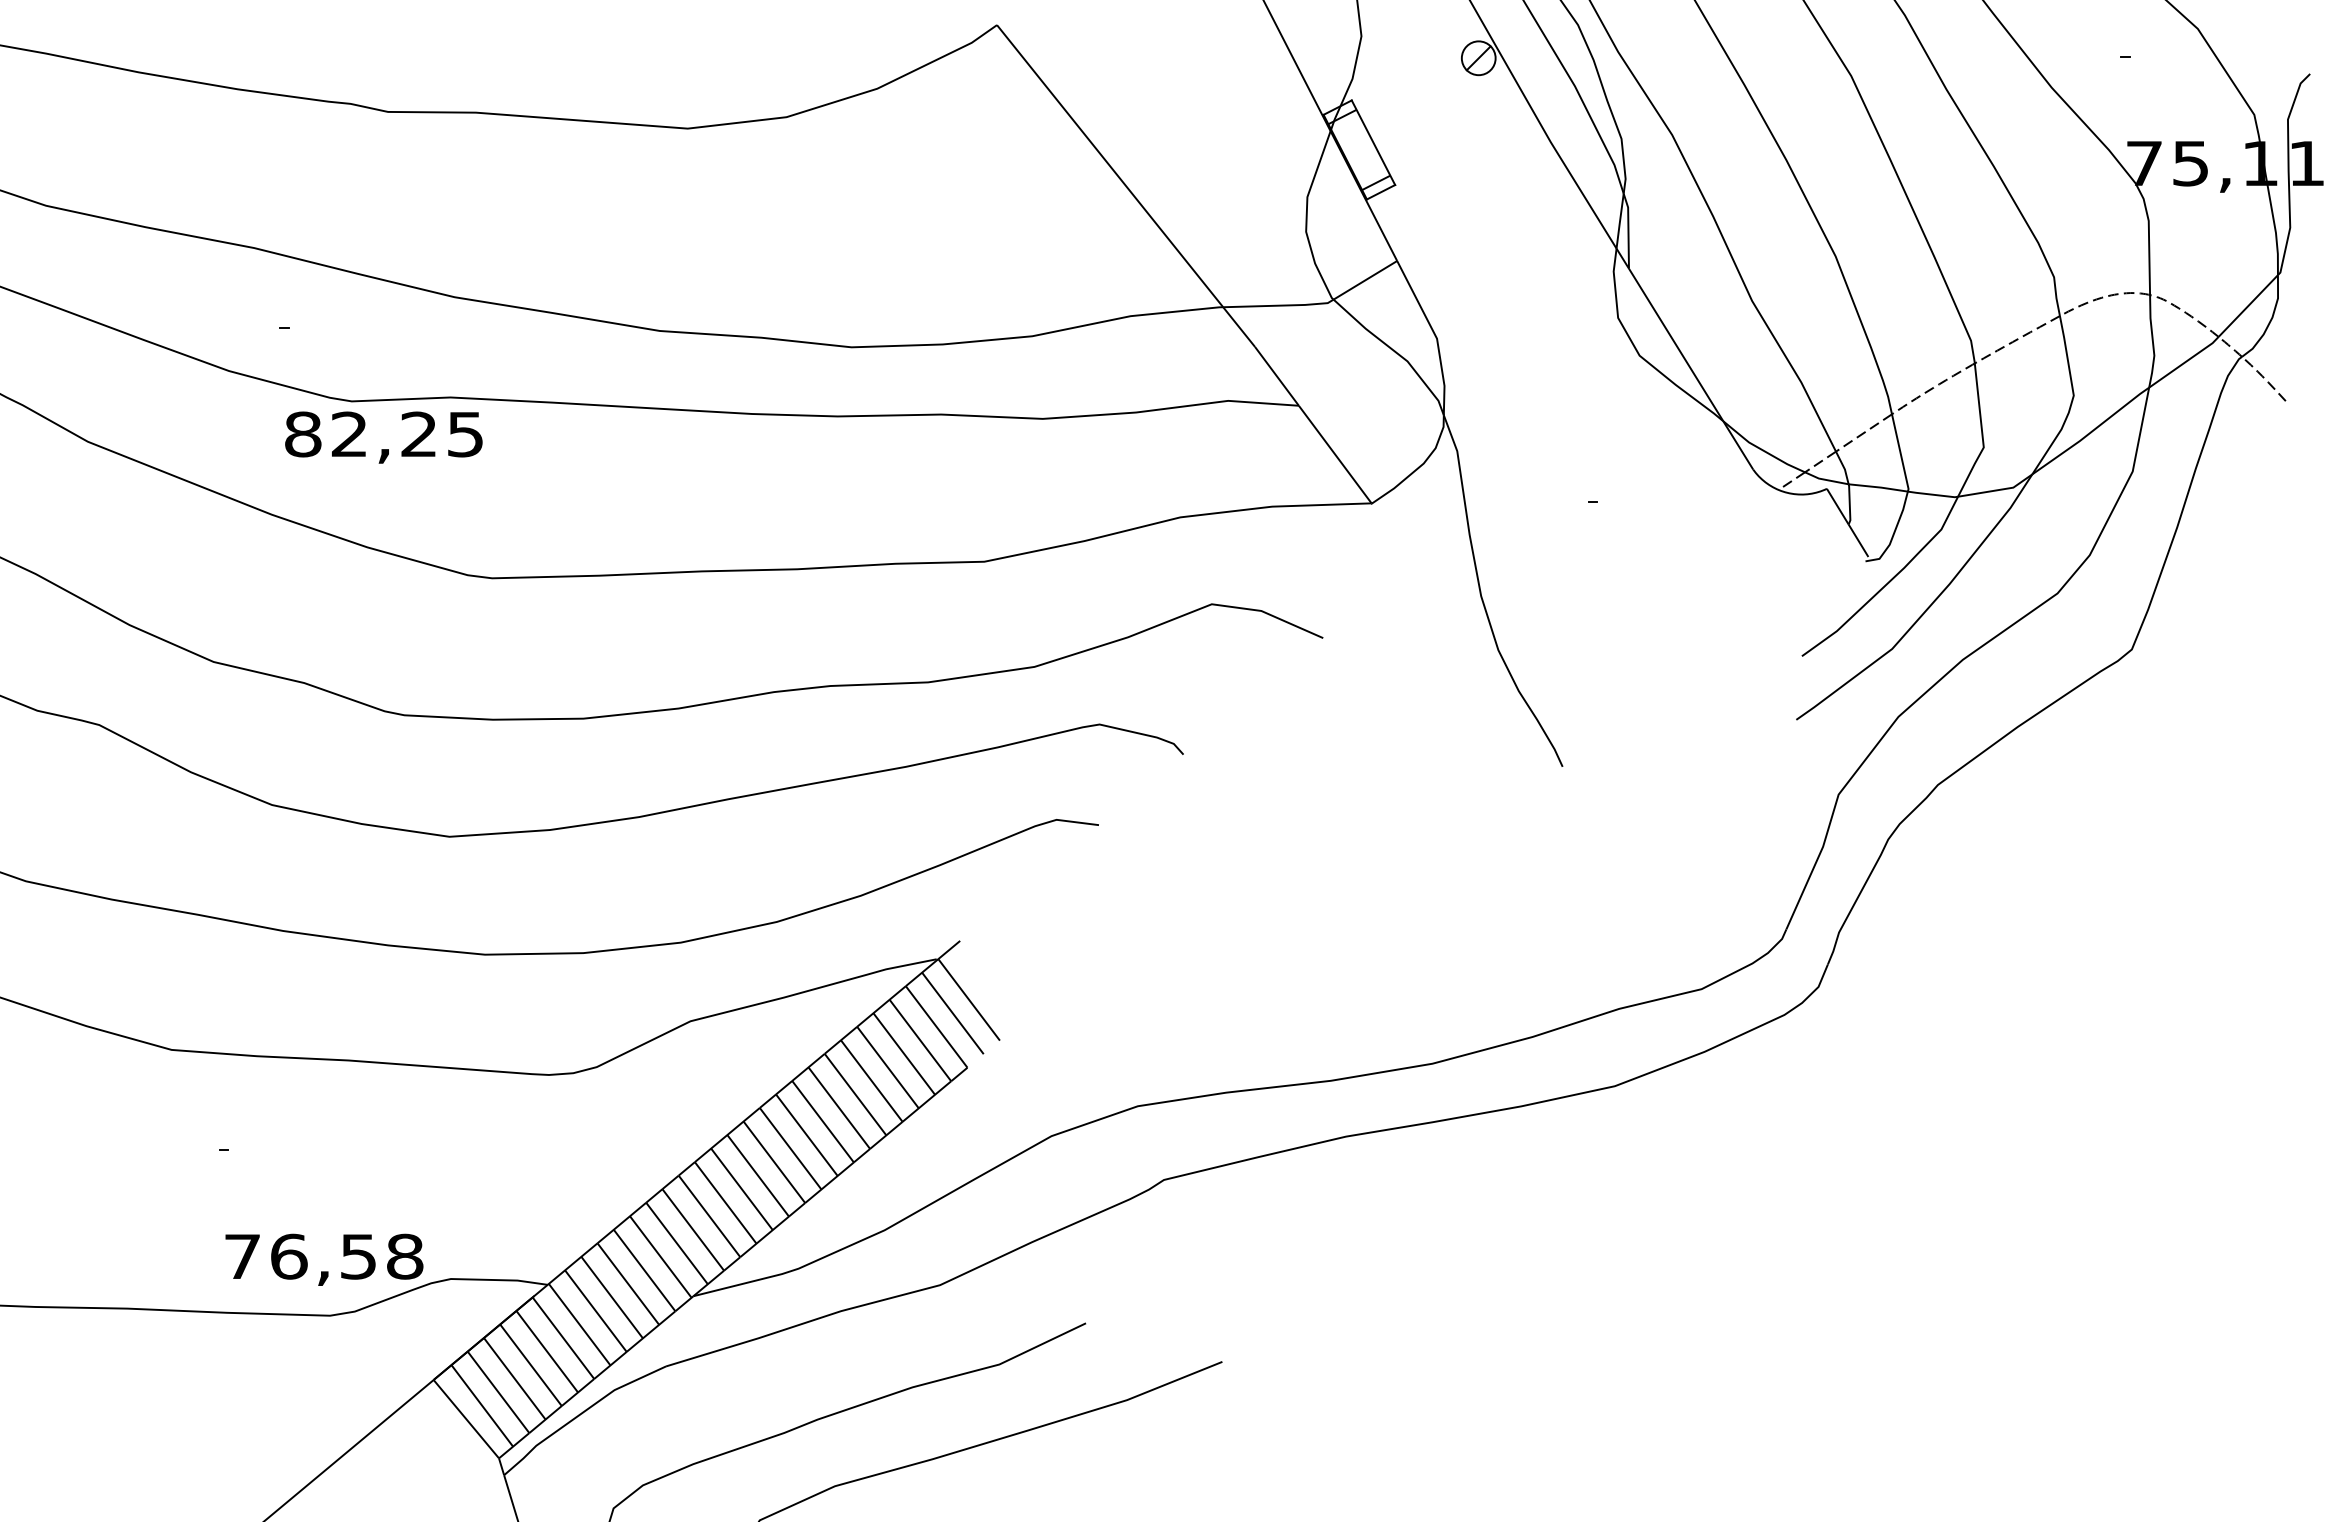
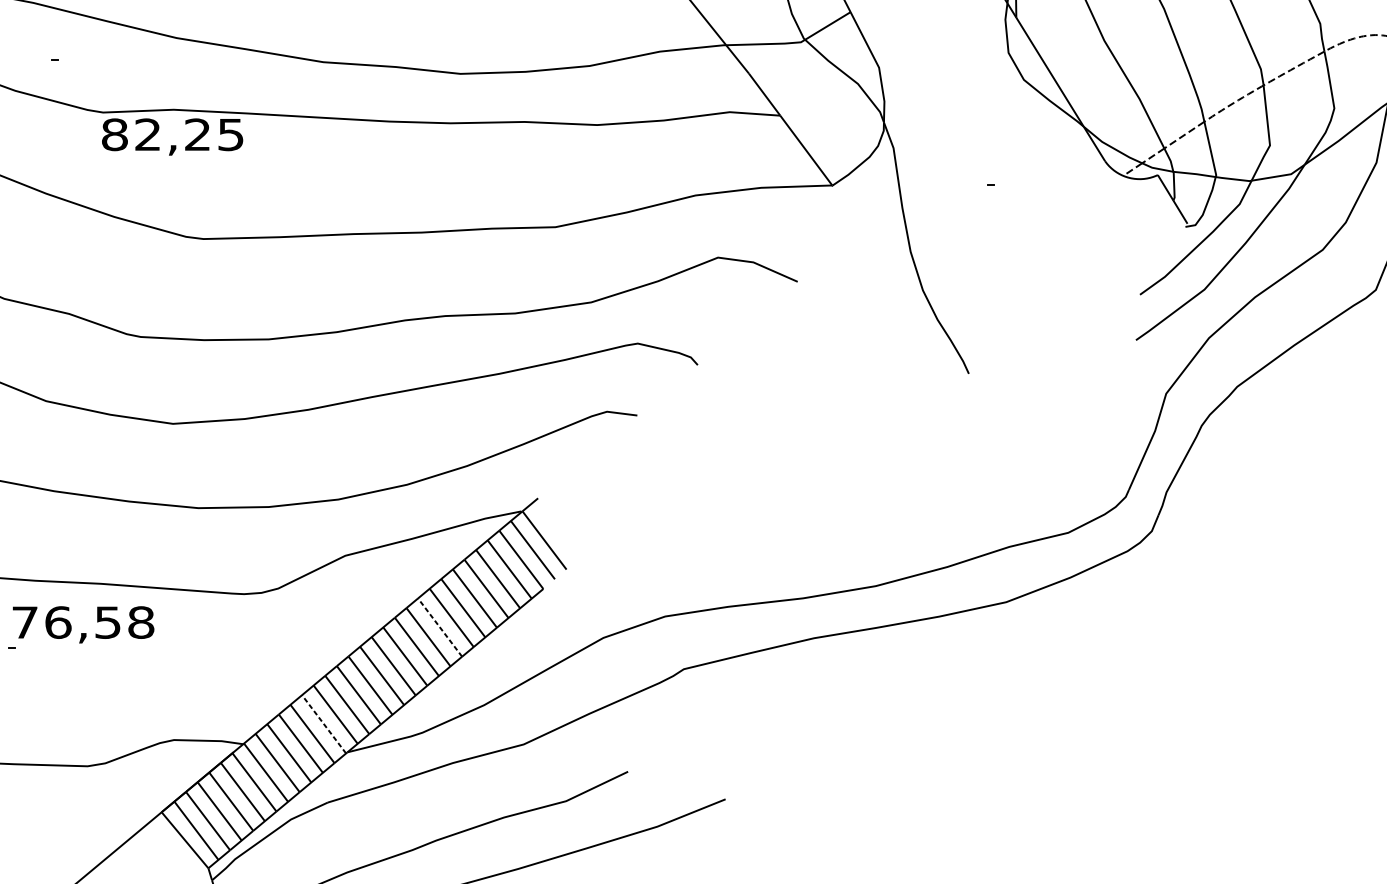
text: (383, 437) -> (172, 136), moved
line: (822, 1121) -> (439, 627), solid -> dashed
line: (660, 1256) -> (323, 723), solid -> dashed
text: (324, 1259) -> (83, 624), moved

